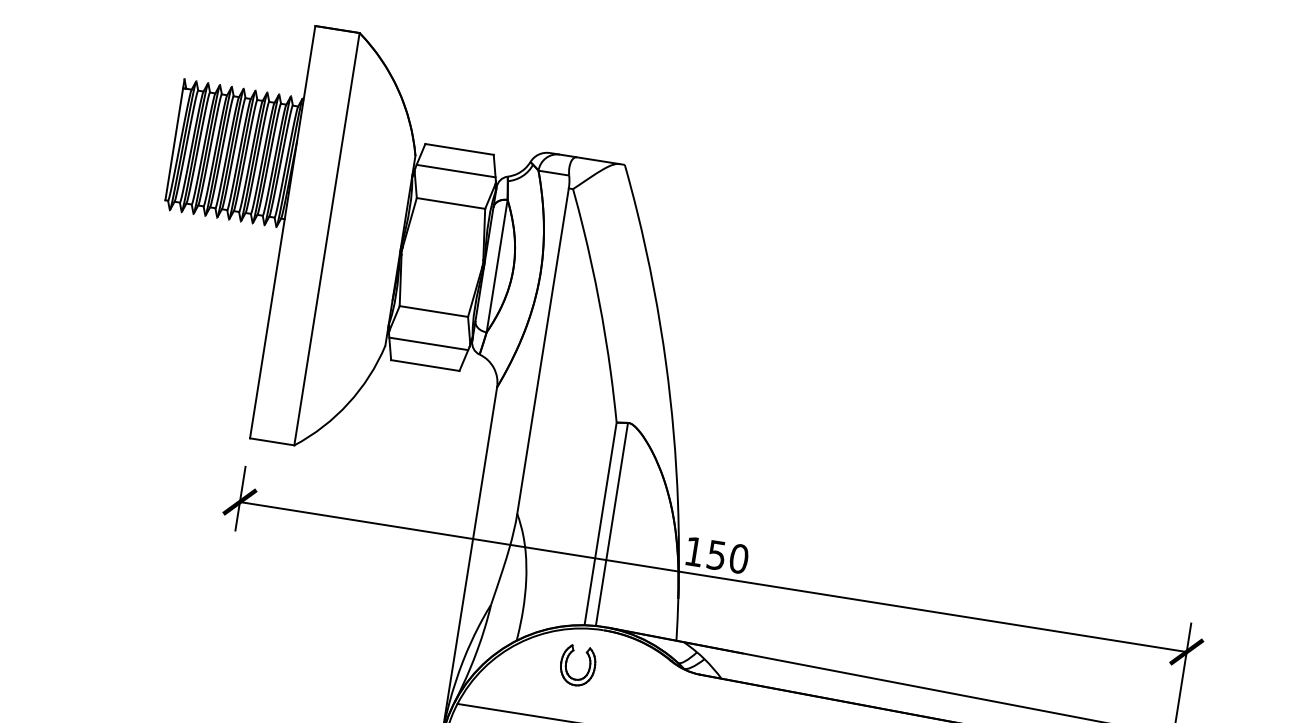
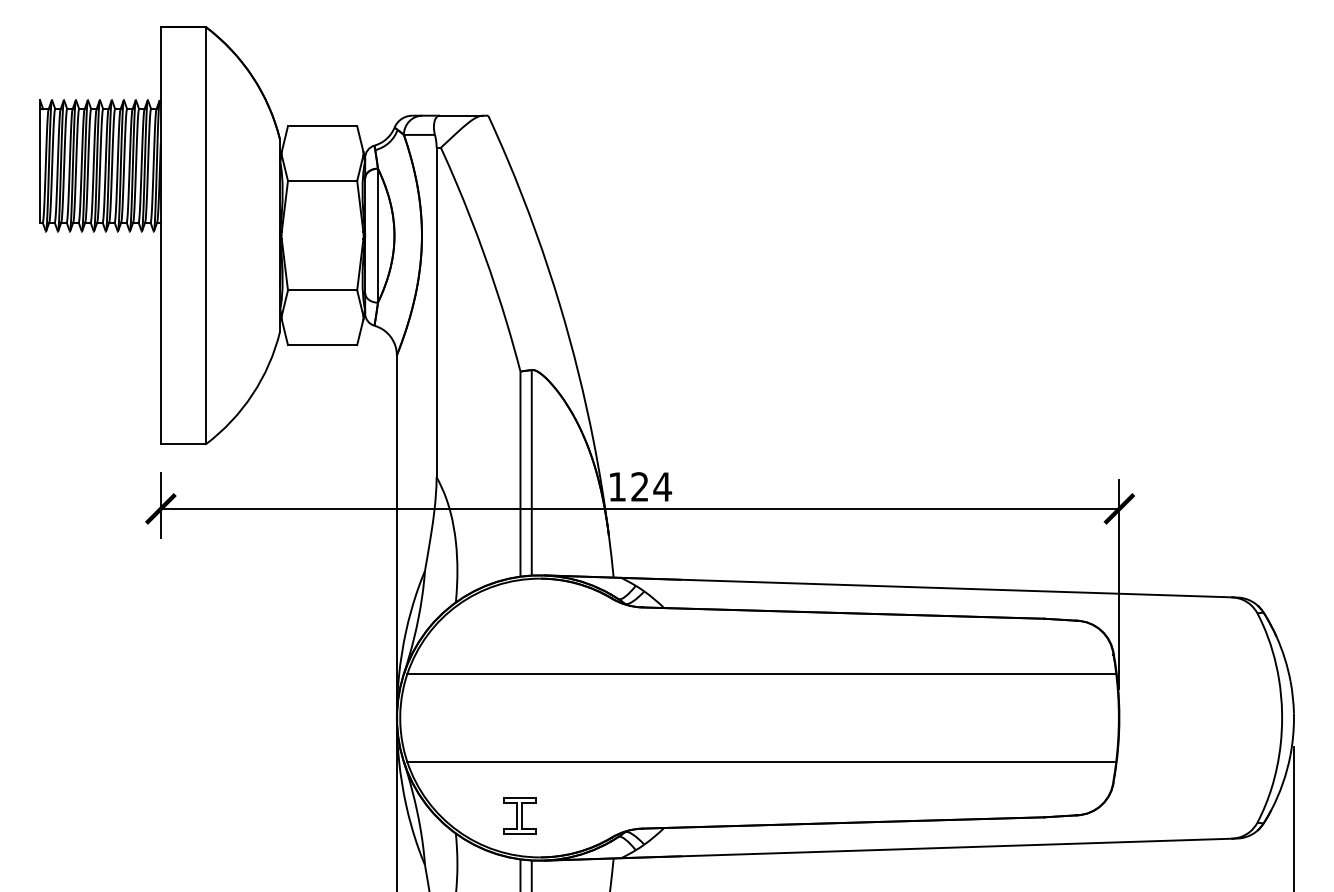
line: (455, 171) -> (322, 148), removed
line: (428, 344) -> (322, 323), removed
text: (728, 556) -> (651, 486), 150 -> 124
part: (567, 663) -> (509, 617), removed

